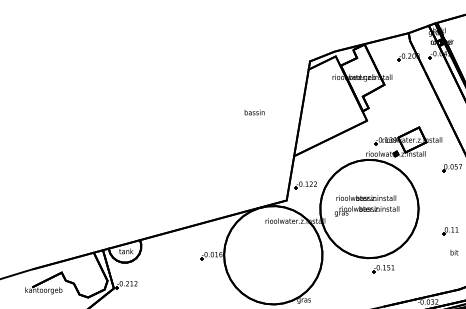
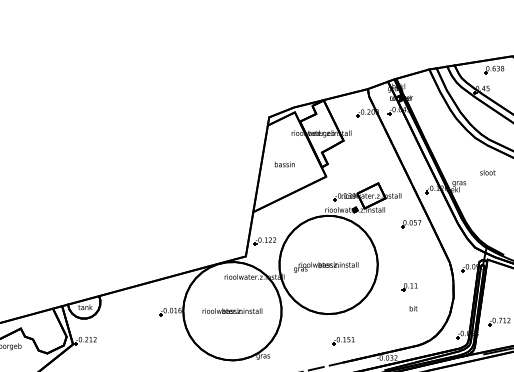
text: (254, 112) -> (284, 164), moved
text: (366, 197) -> (232, 310), moved
part: (383, 269) -> (343, 341), moved

